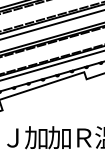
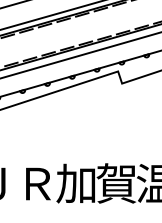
text: (36, 137) -> (36, 183), 加 -> Ｒ
text: (83, 137) -> (116, 183), Ｒ -> 賀

